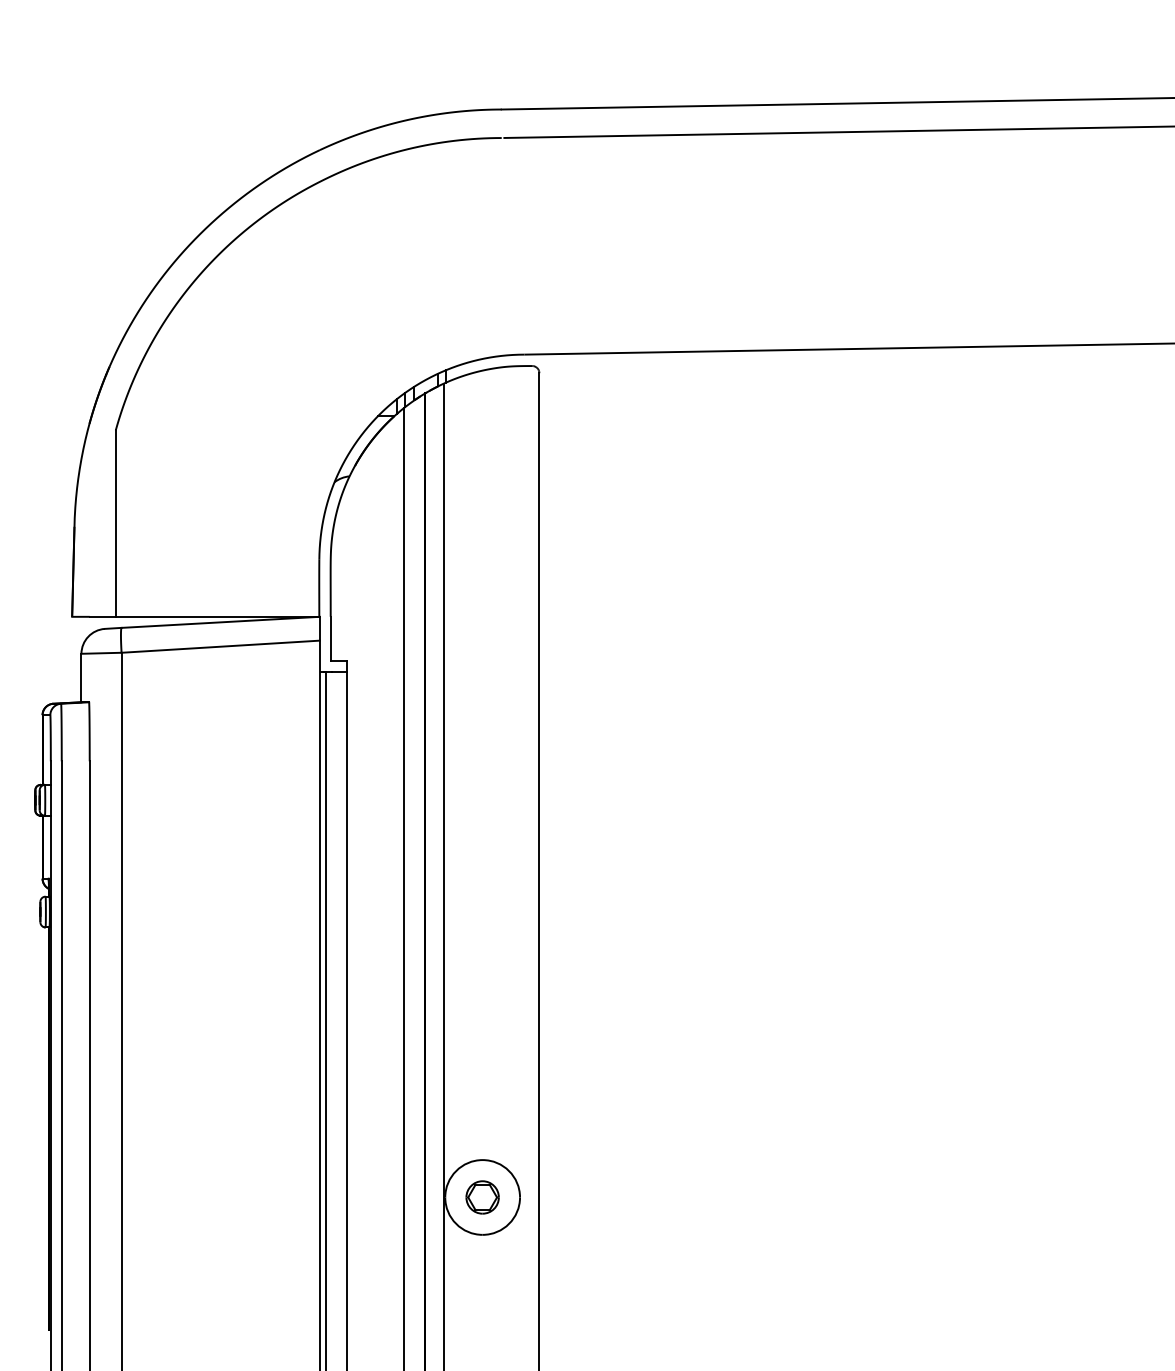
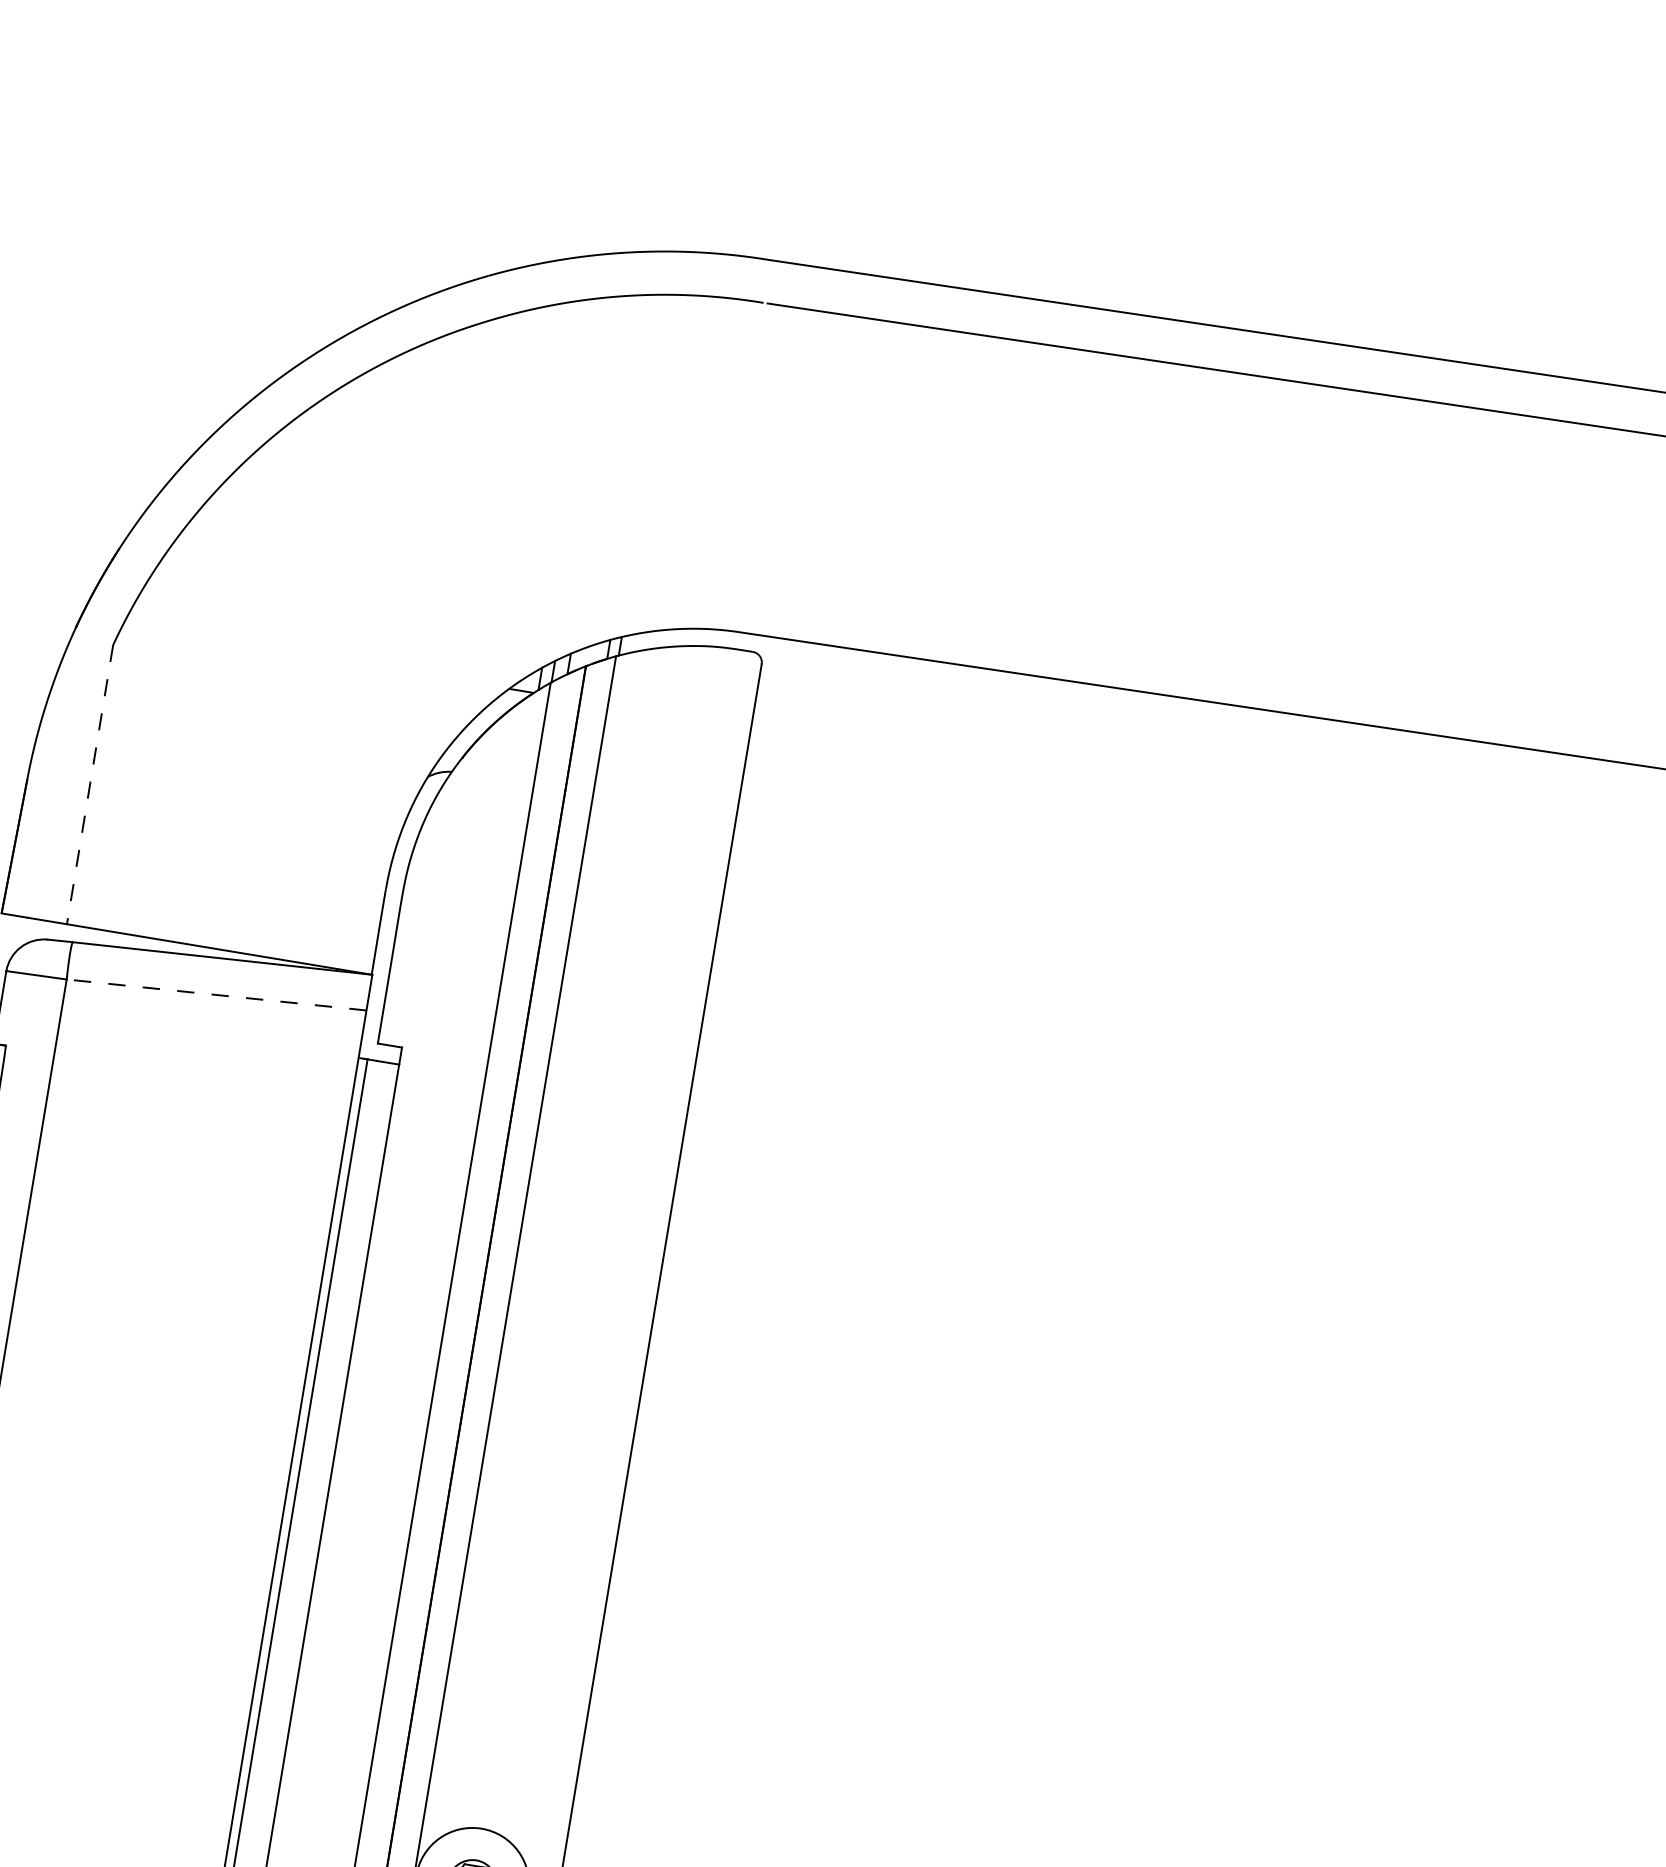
line: (115, 524) -> (89, 785), solid -> dashed
line: (220, 646) -> (216, 994), solid -> dashed

